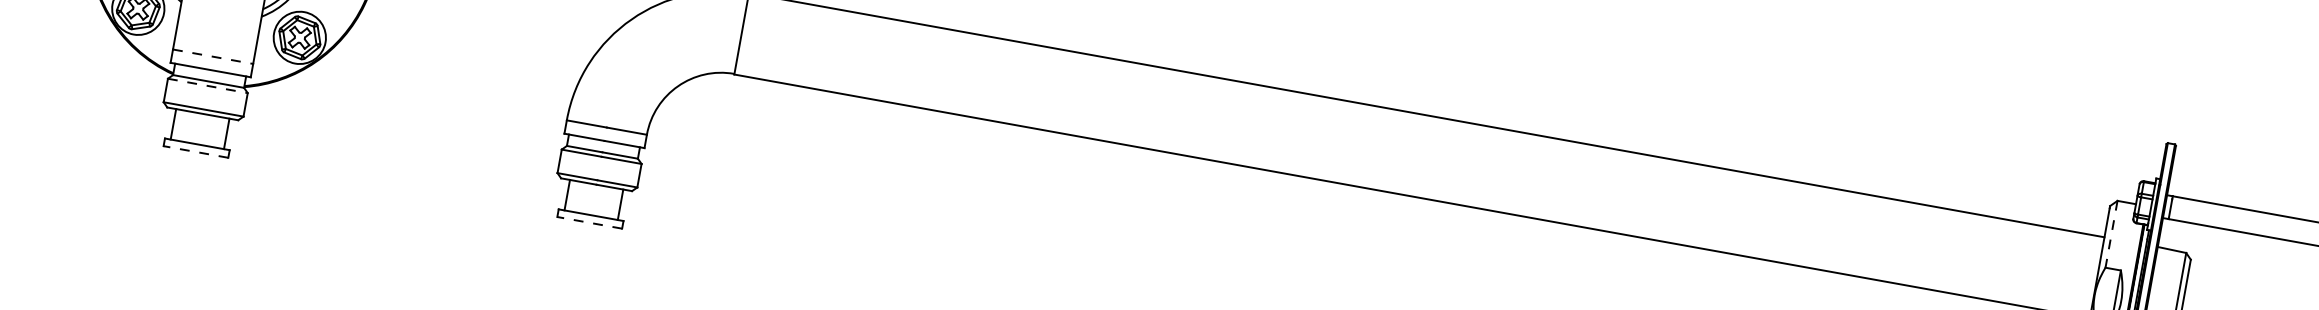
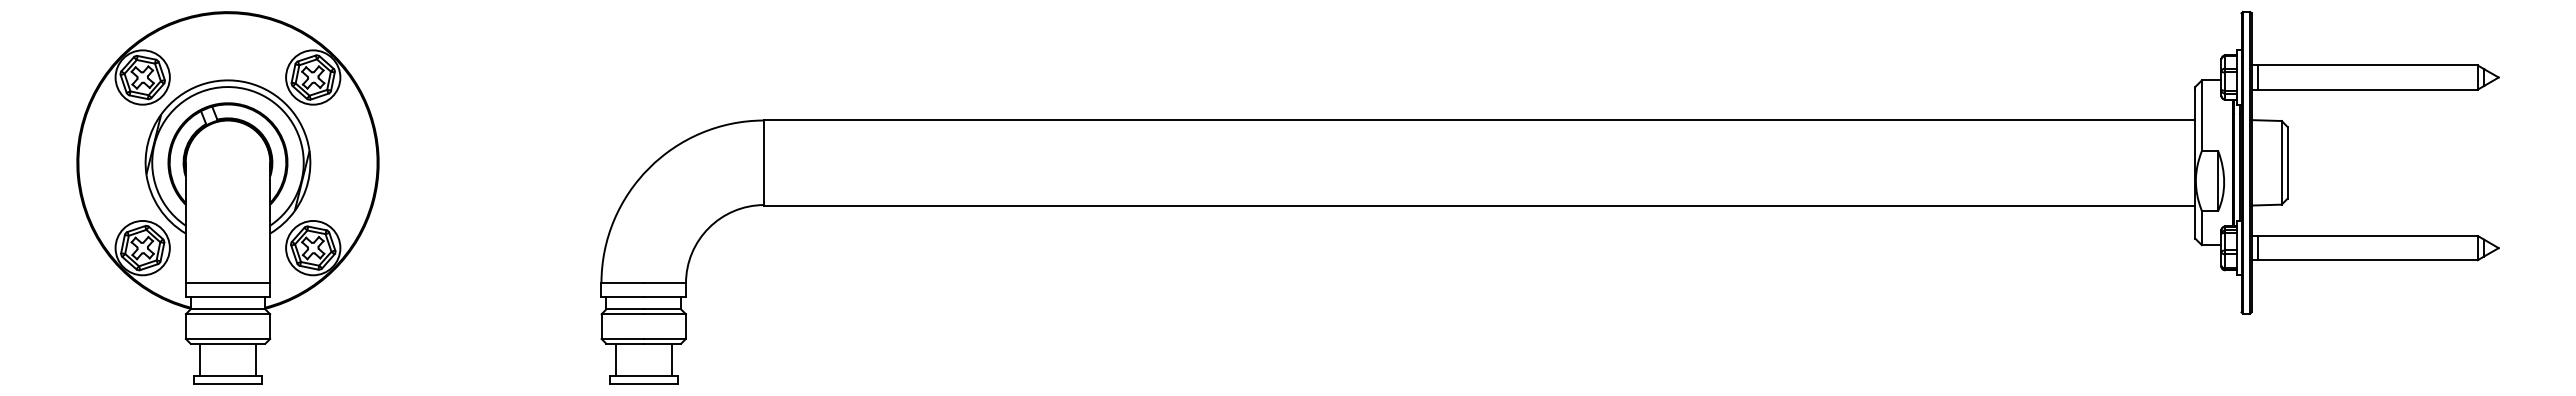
line: (213, 56) -> (228, 283), dashed -> solid
line: (208, 86) -> (228, 314), dashed -> solid
line: (195, 151) -> (227, 383), dashed -> solid
line: (589, 222) -> (643, 383), dashed -> solid
line: (2110, 235) -> (2201, 116), dashed -> solid

